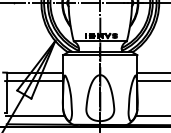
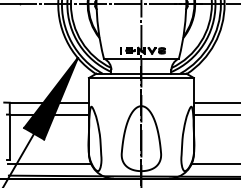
fill: (35, 69) -> (50, 98), added

